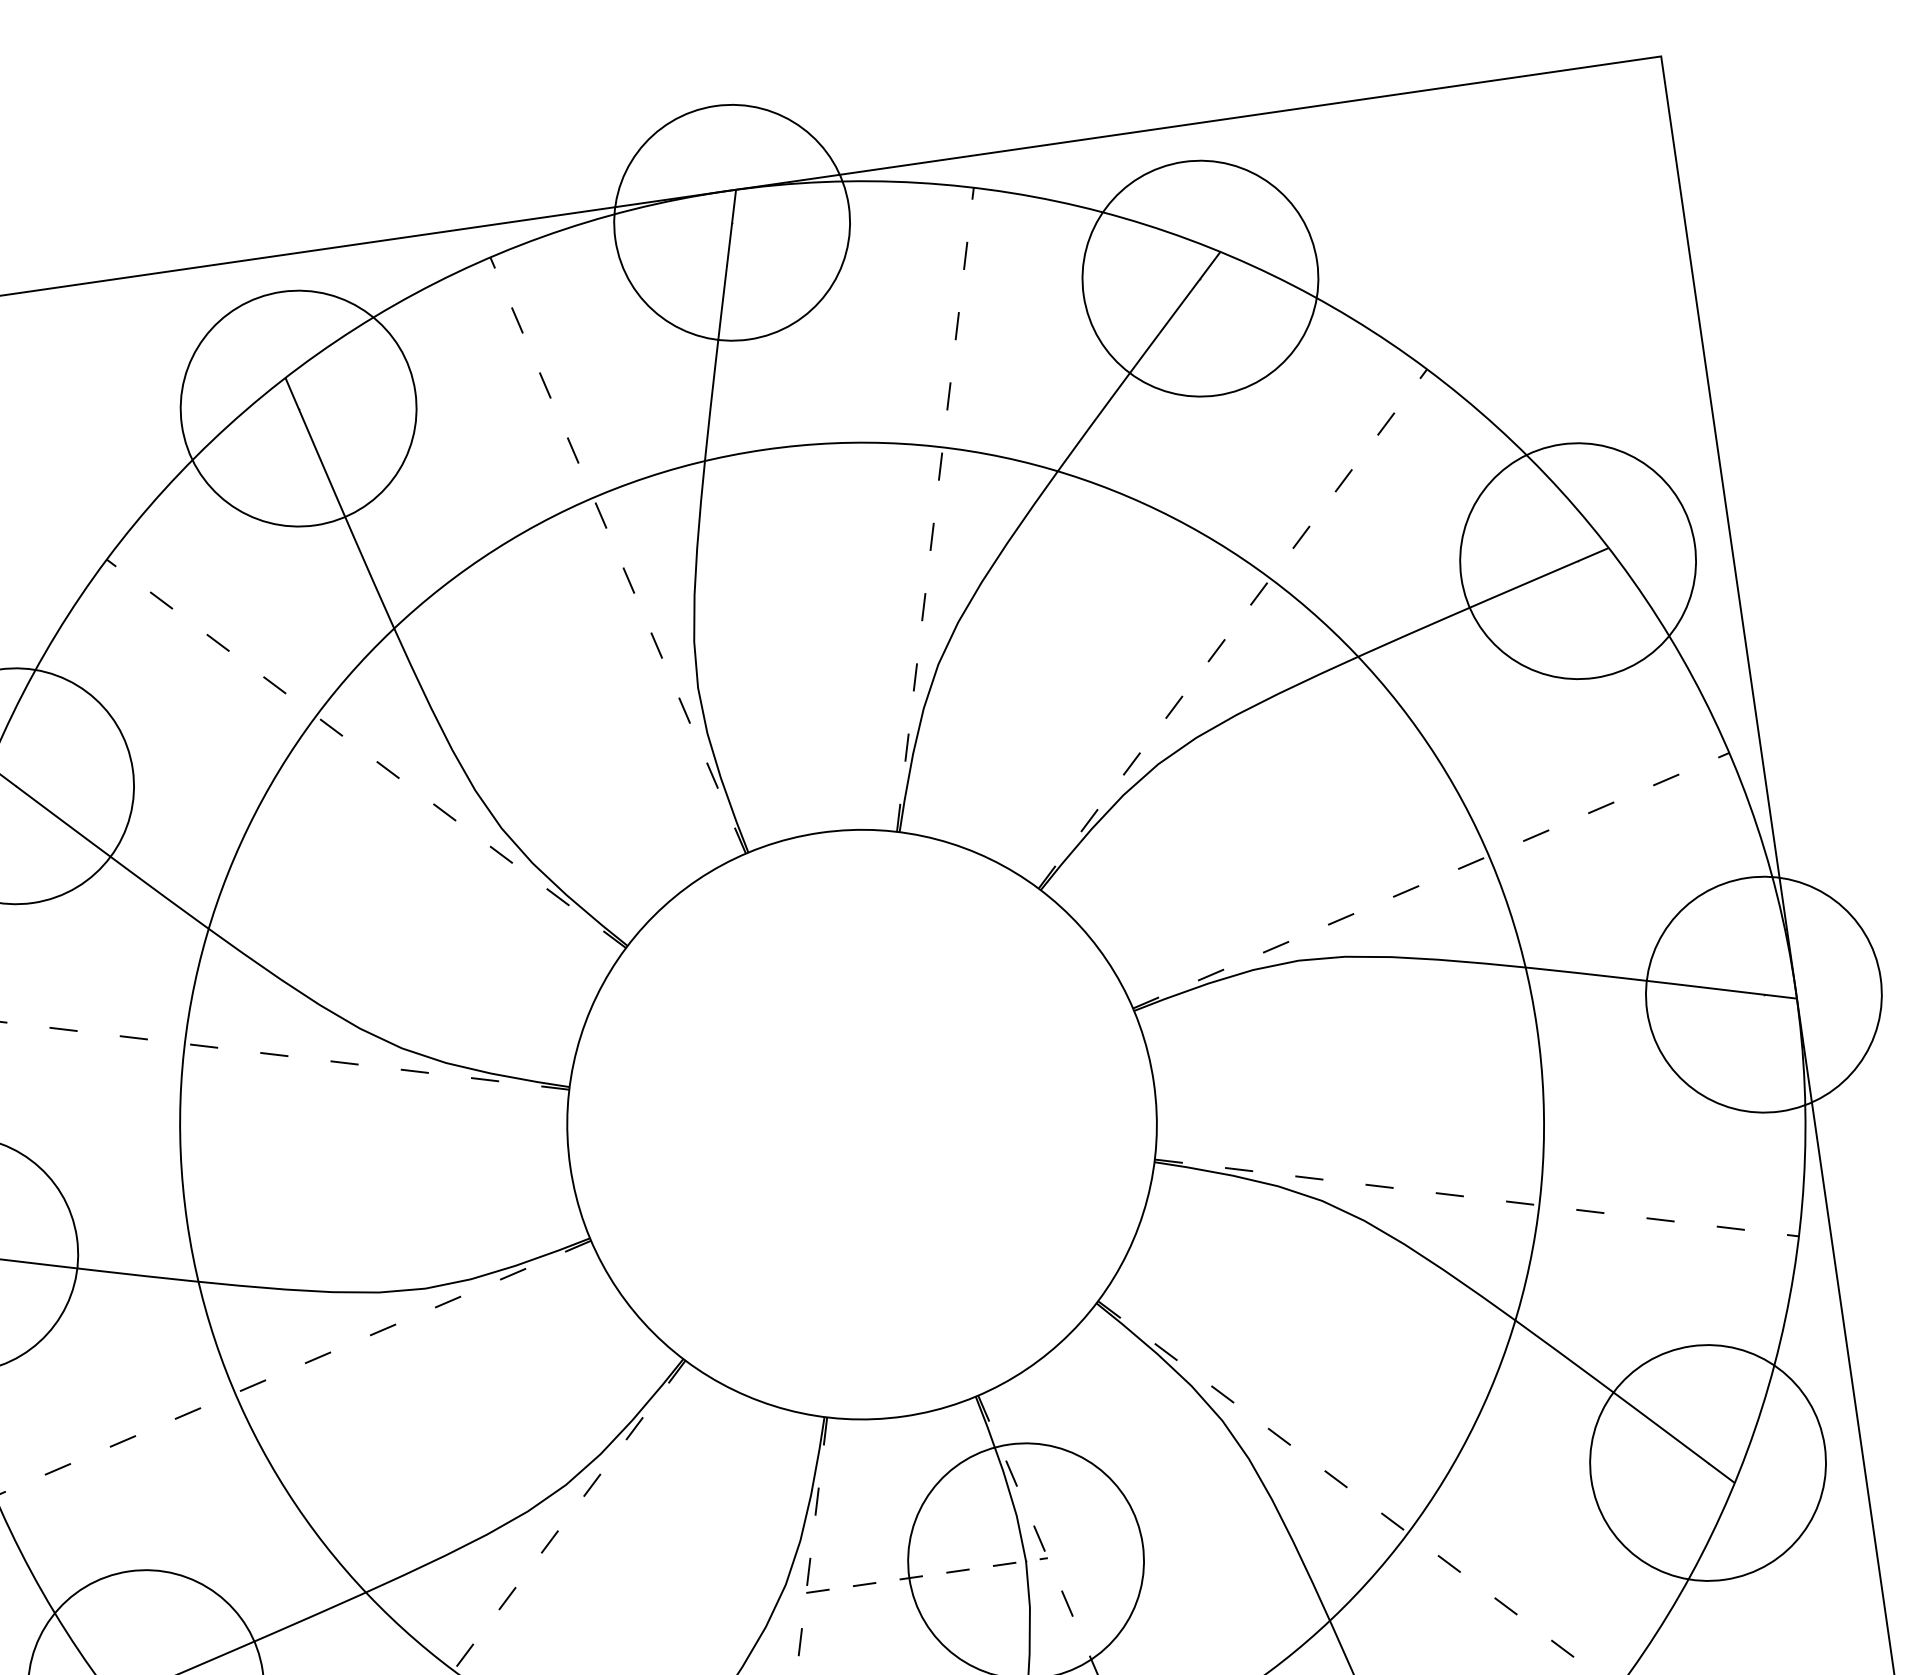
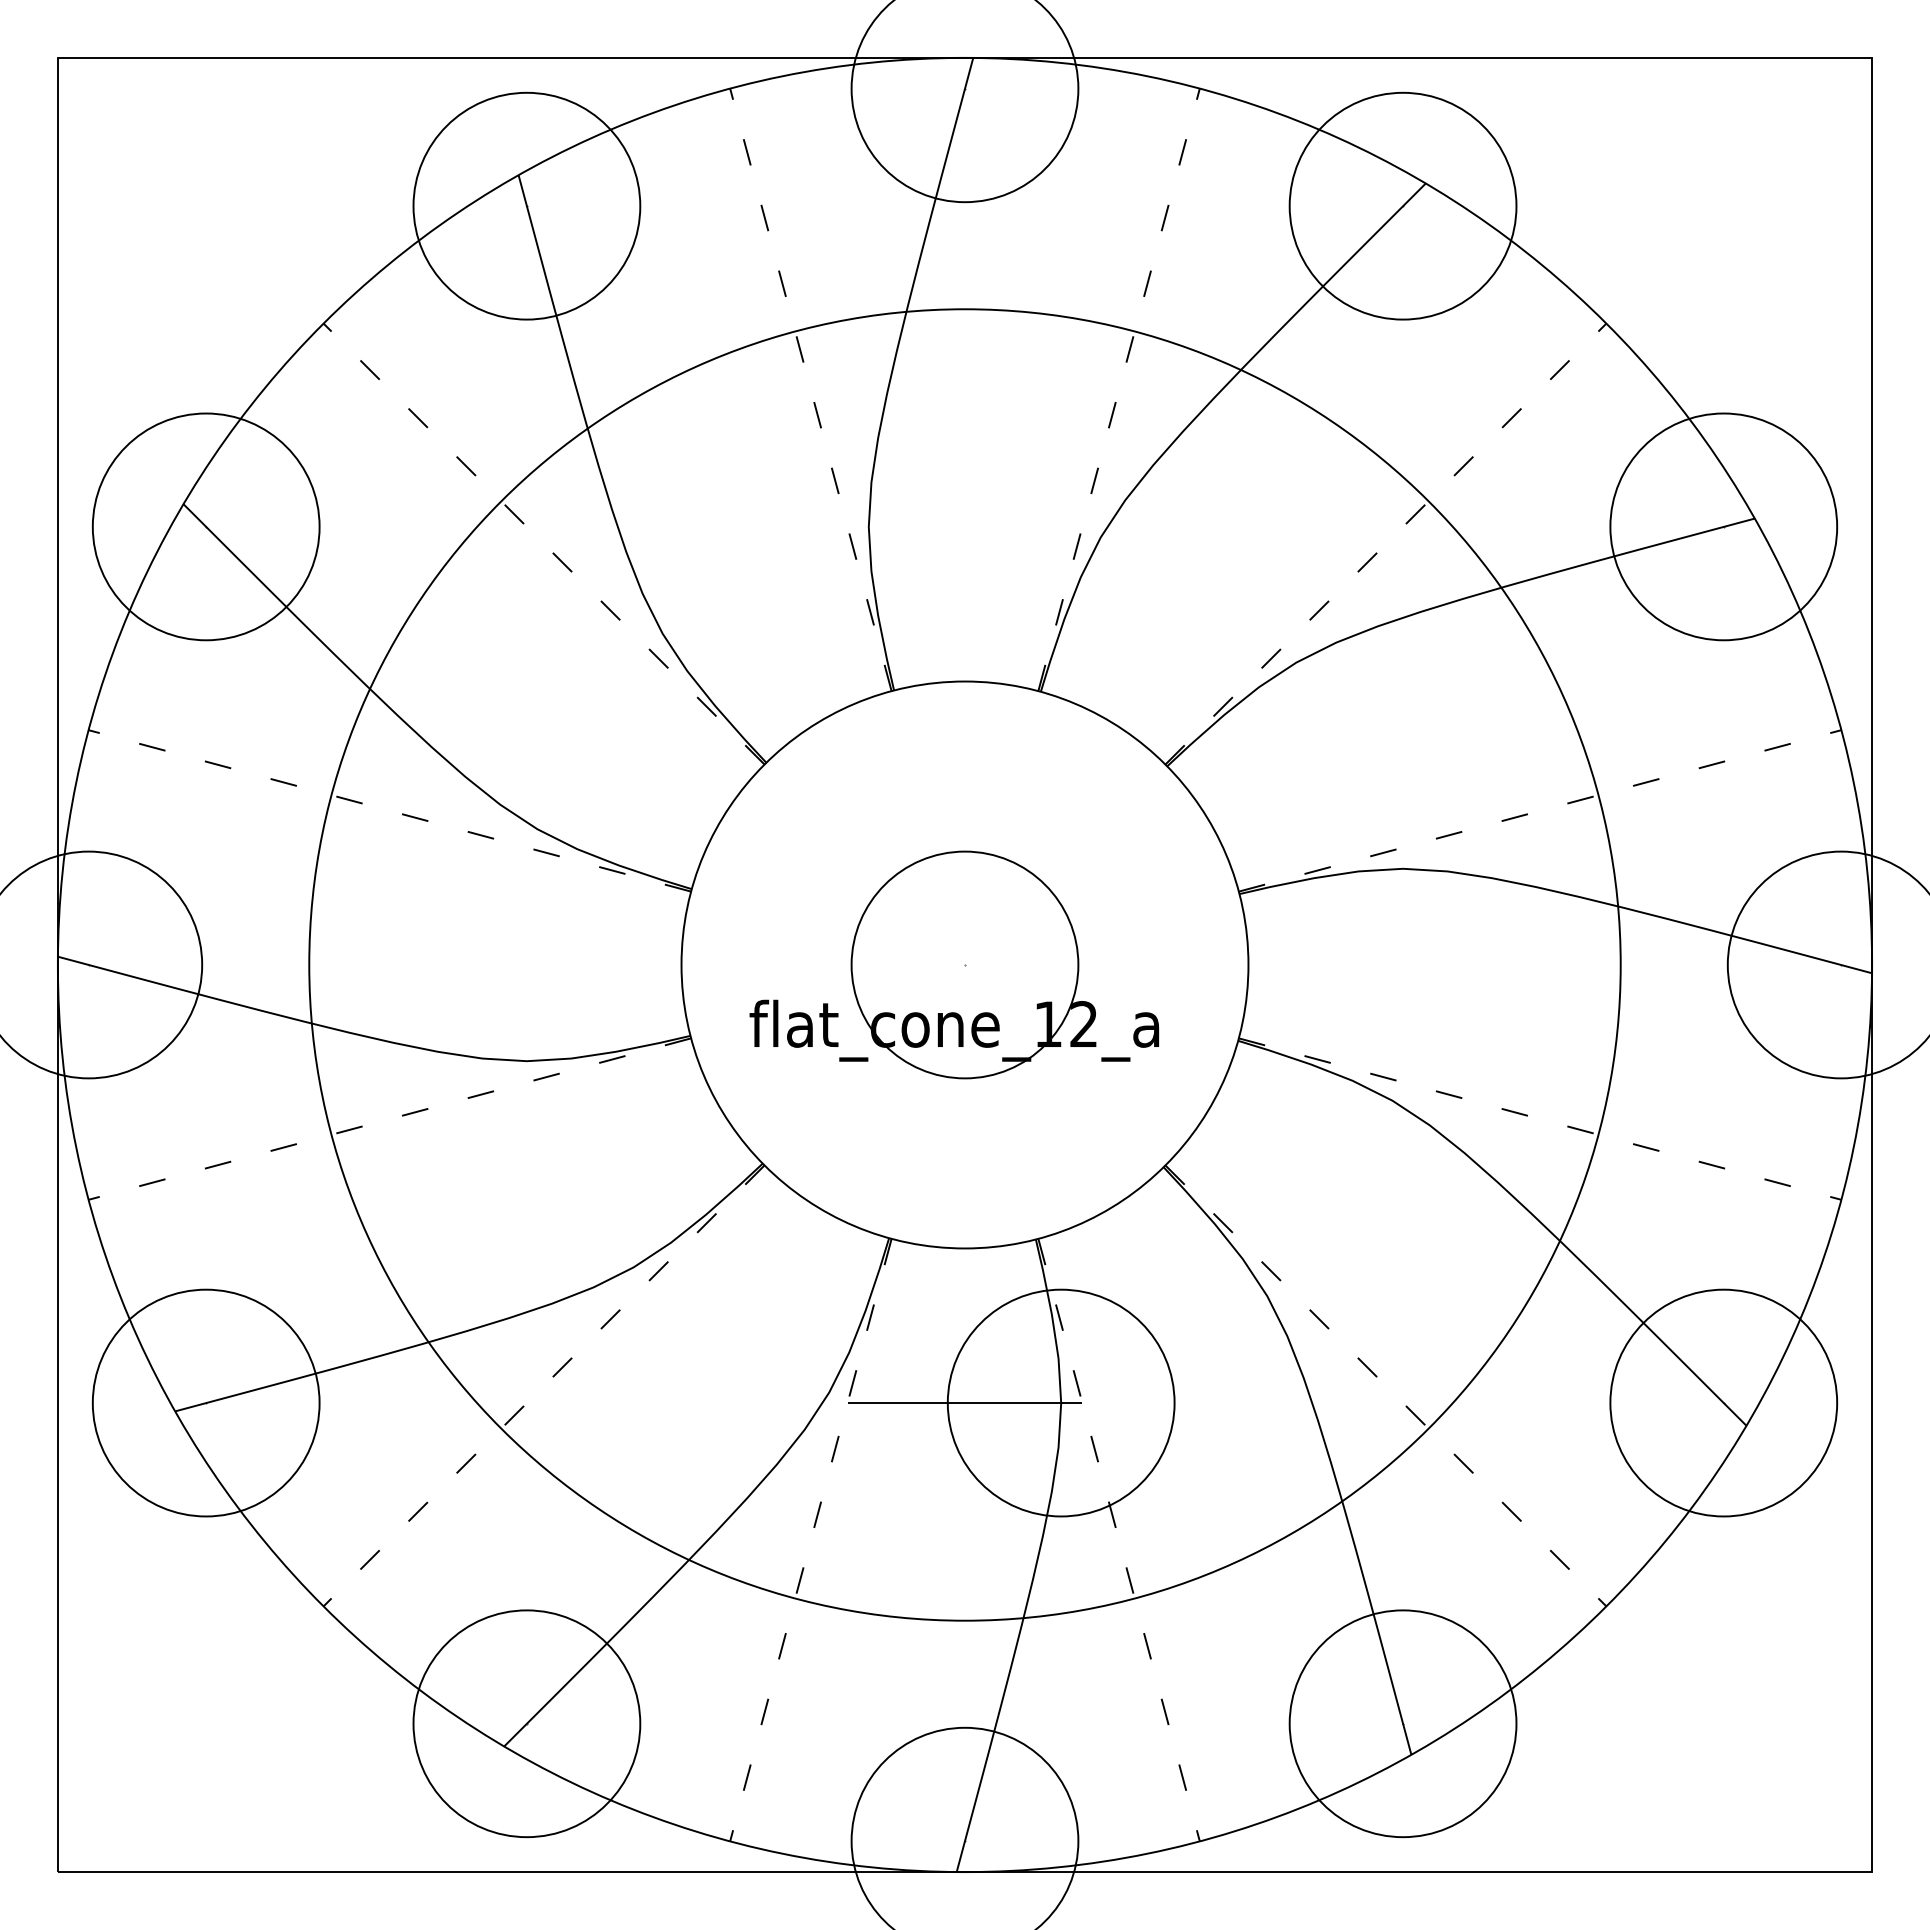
part: (851, 1125) -> (954, 964), added
line: (927, 1575) -> (965, 1403), dashed -> solid

